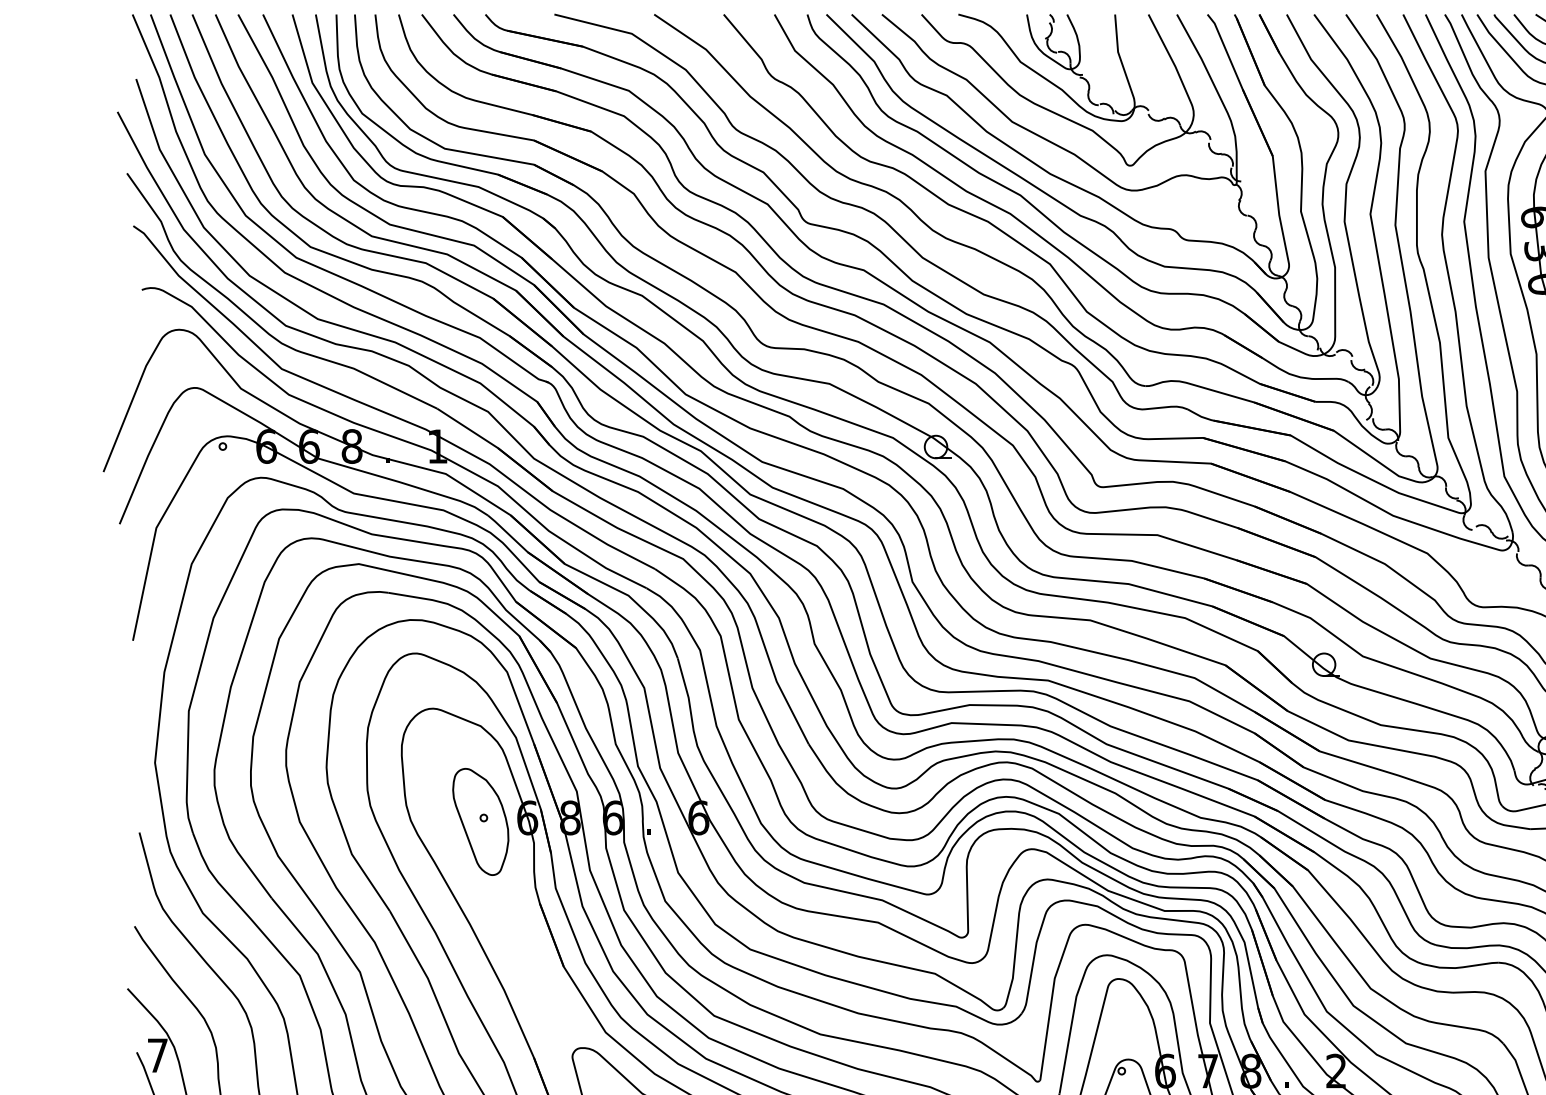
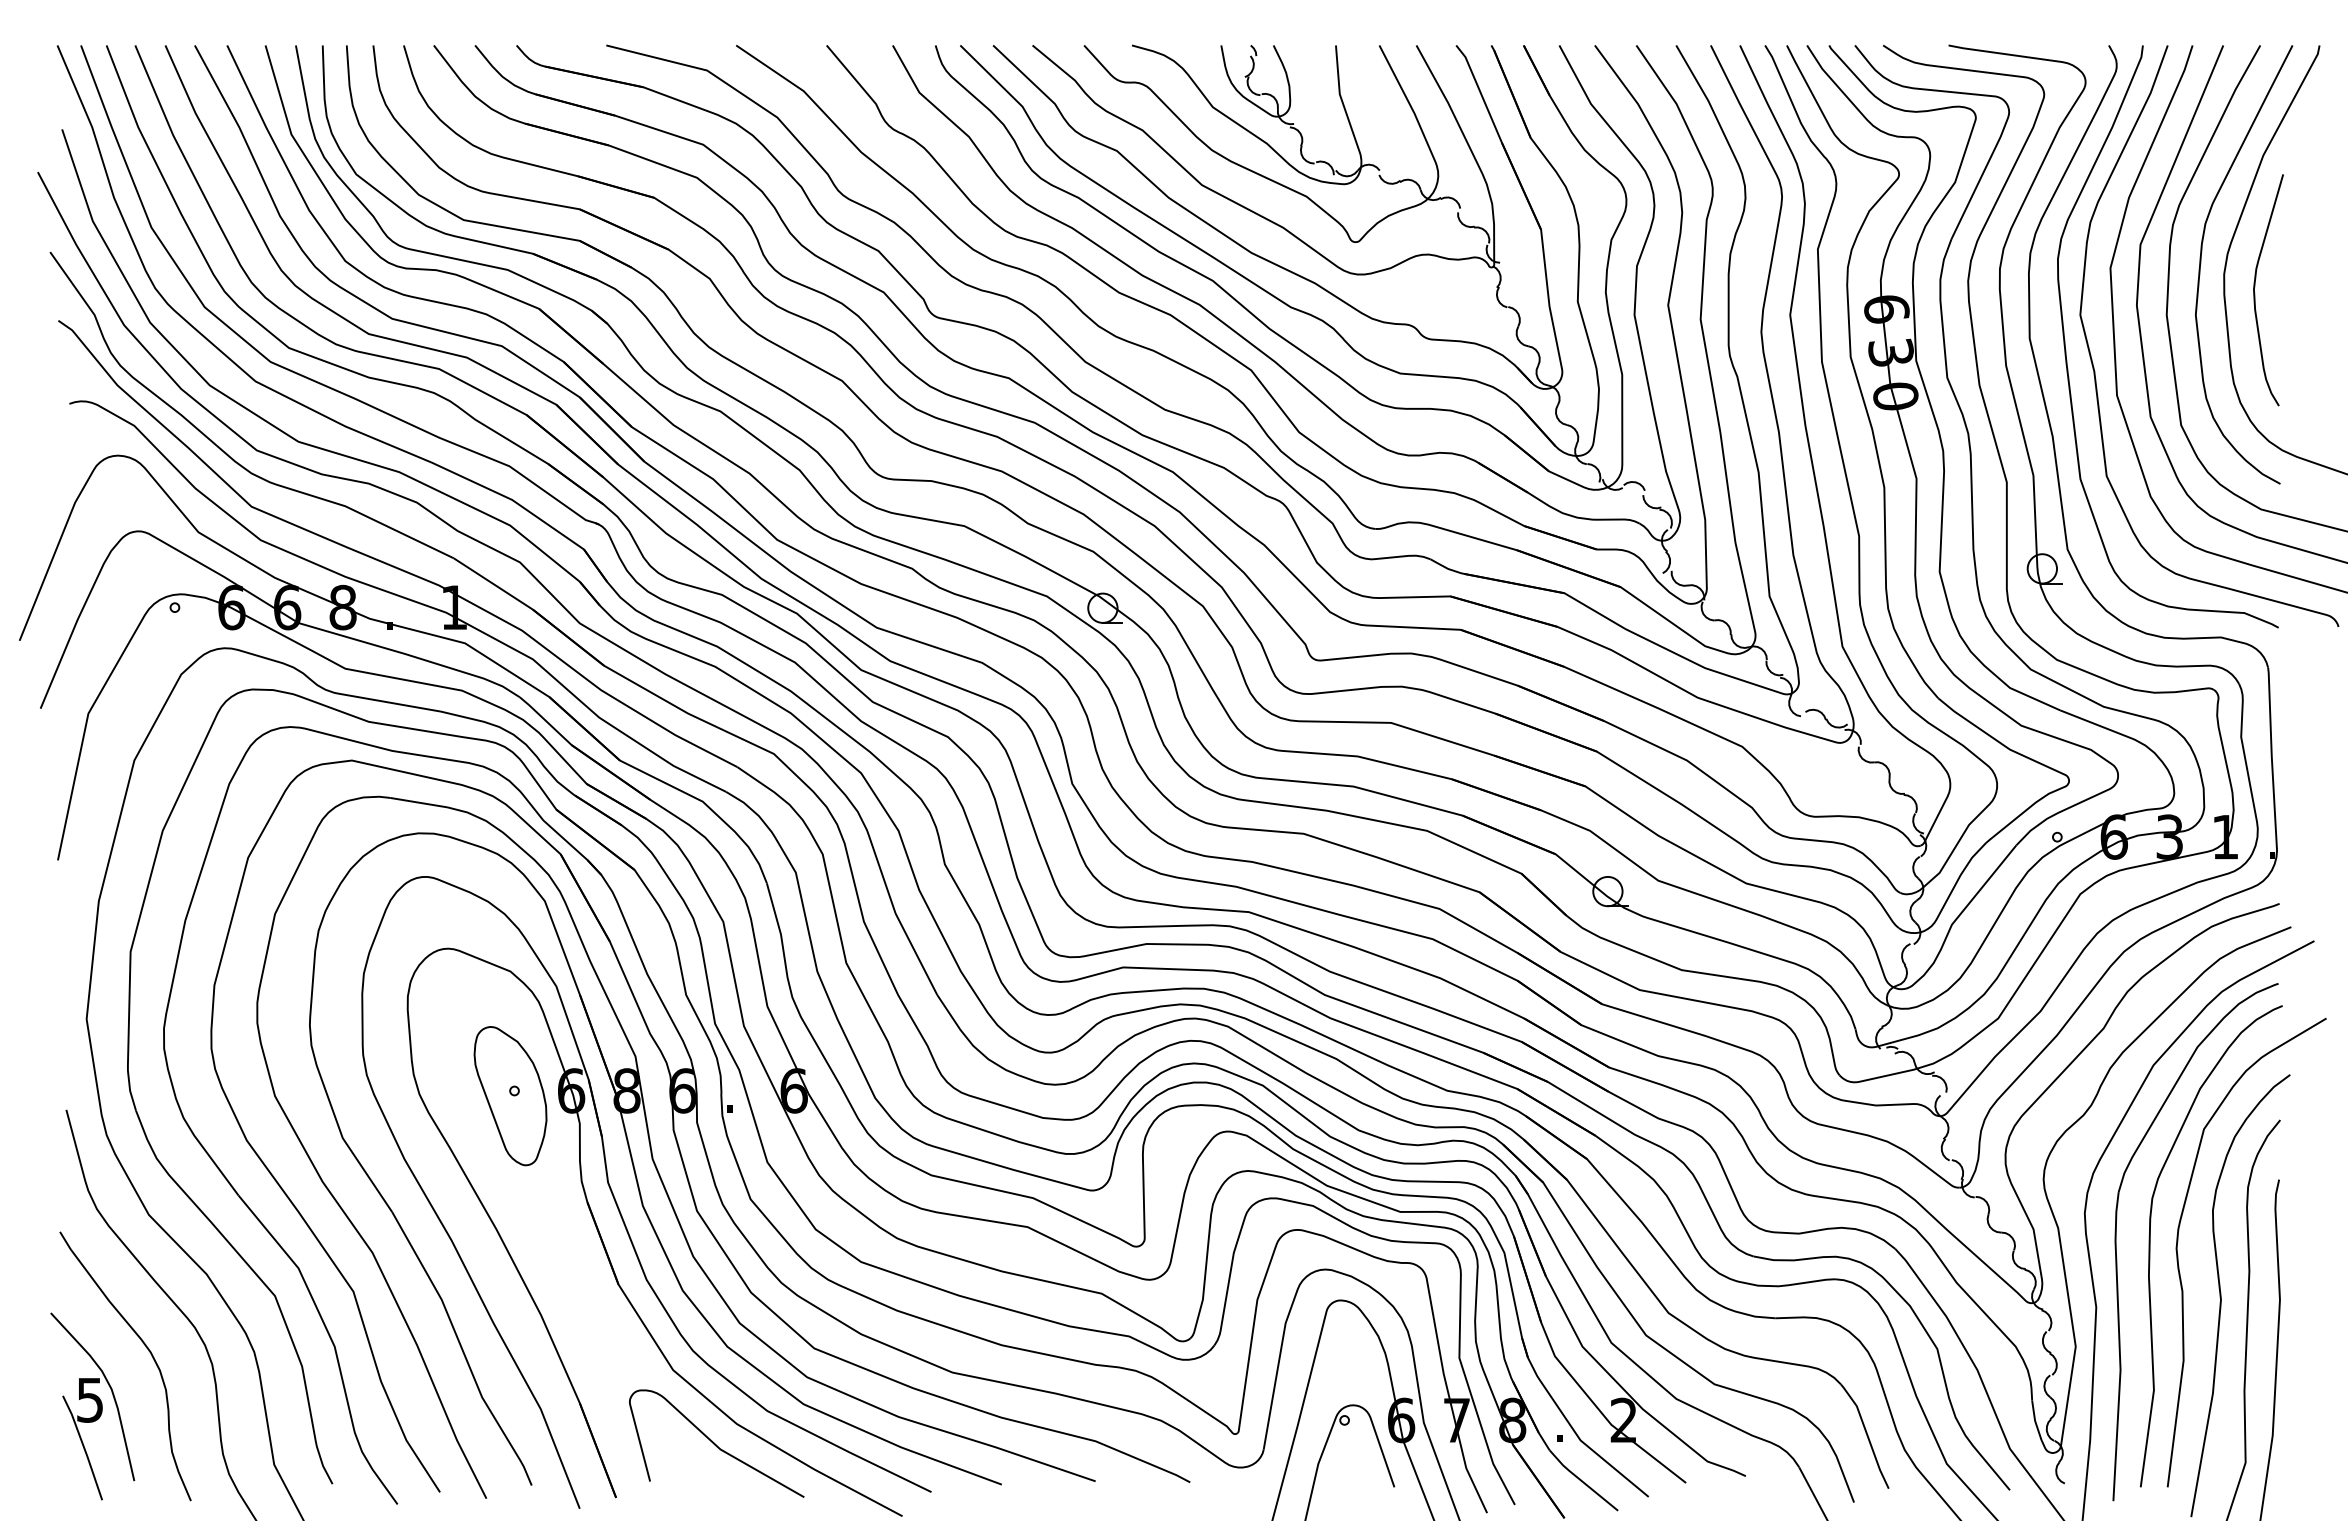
text: (157, 1055) -> (89, 1400), 7 -> 5

